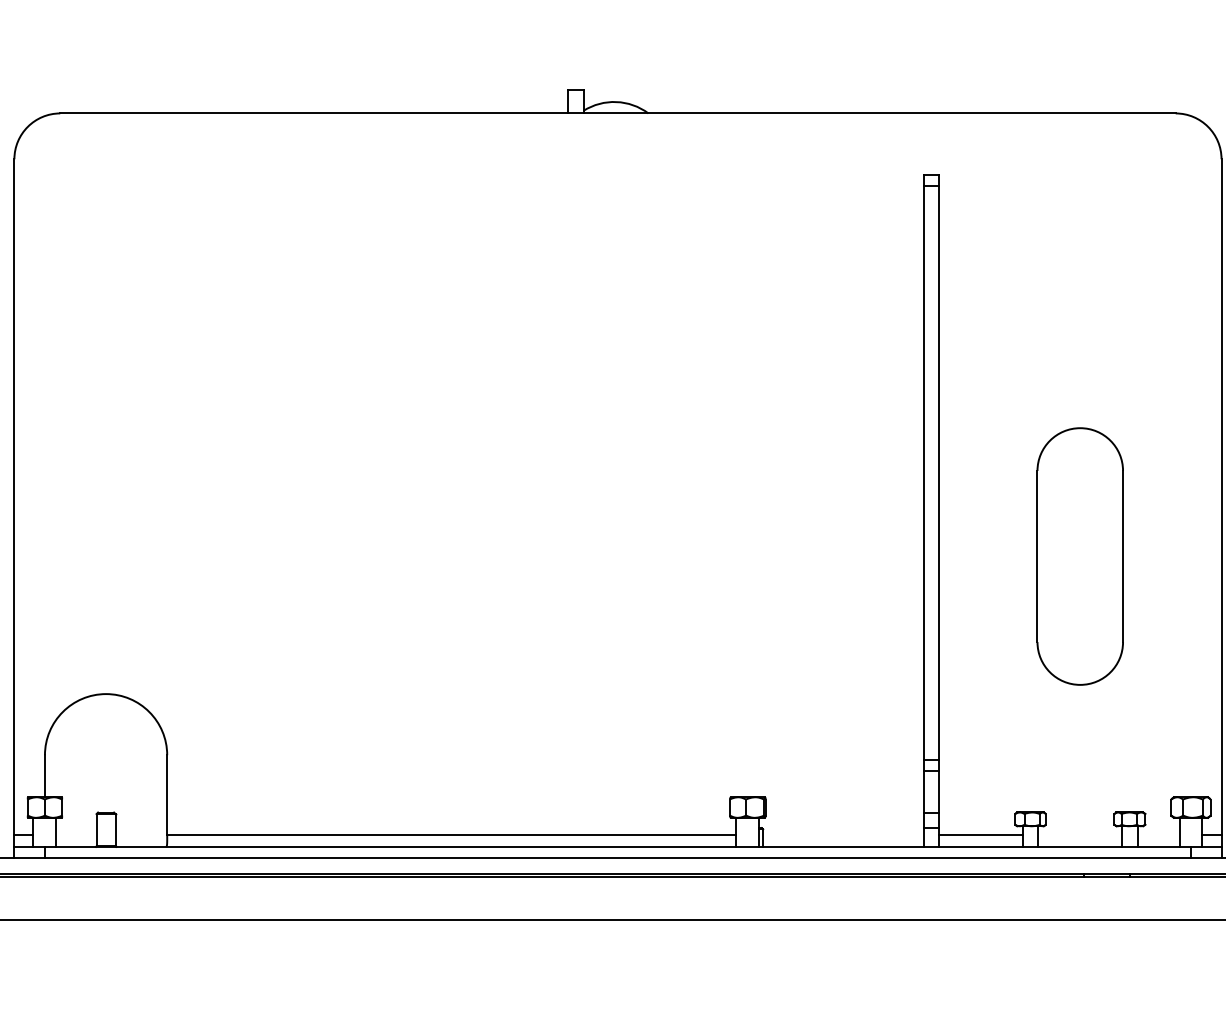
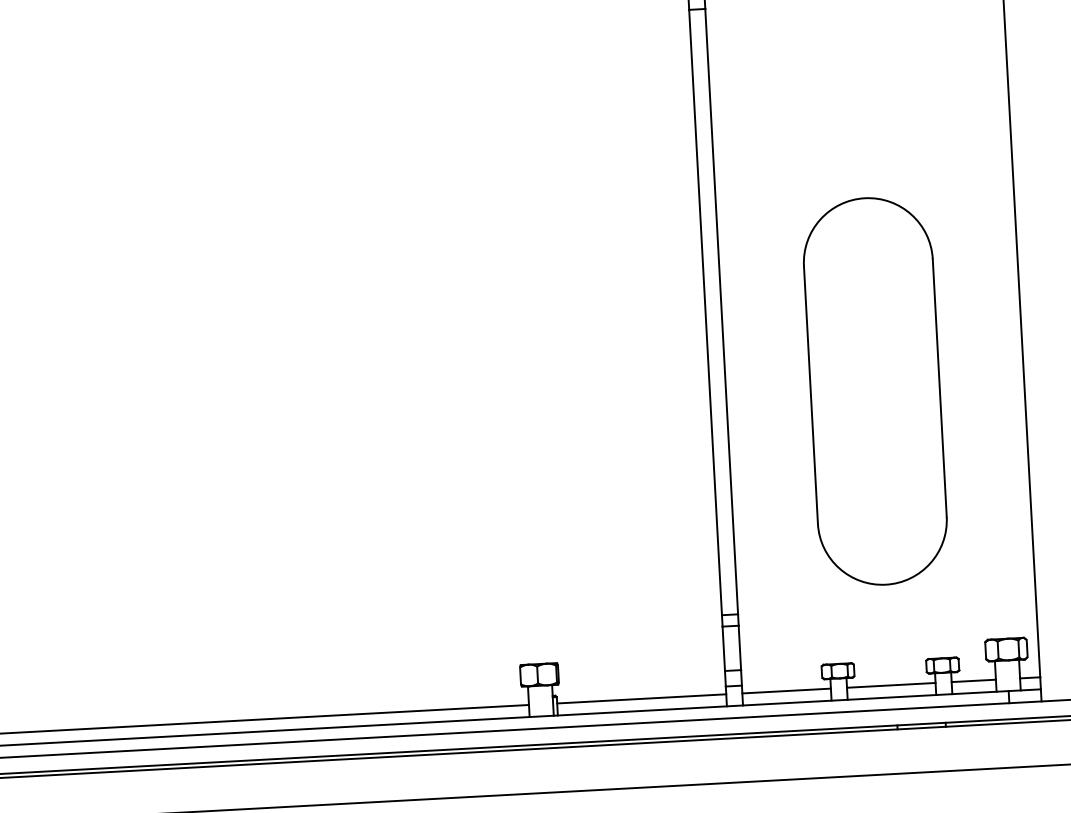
part: (1080, 556) -> (875, 391), size x1.43
line: (843, 835) -> (641, 698), added
line: (1080, 835) -> (891, 685), added
line: (1158, 835) -> (973, 680), added

